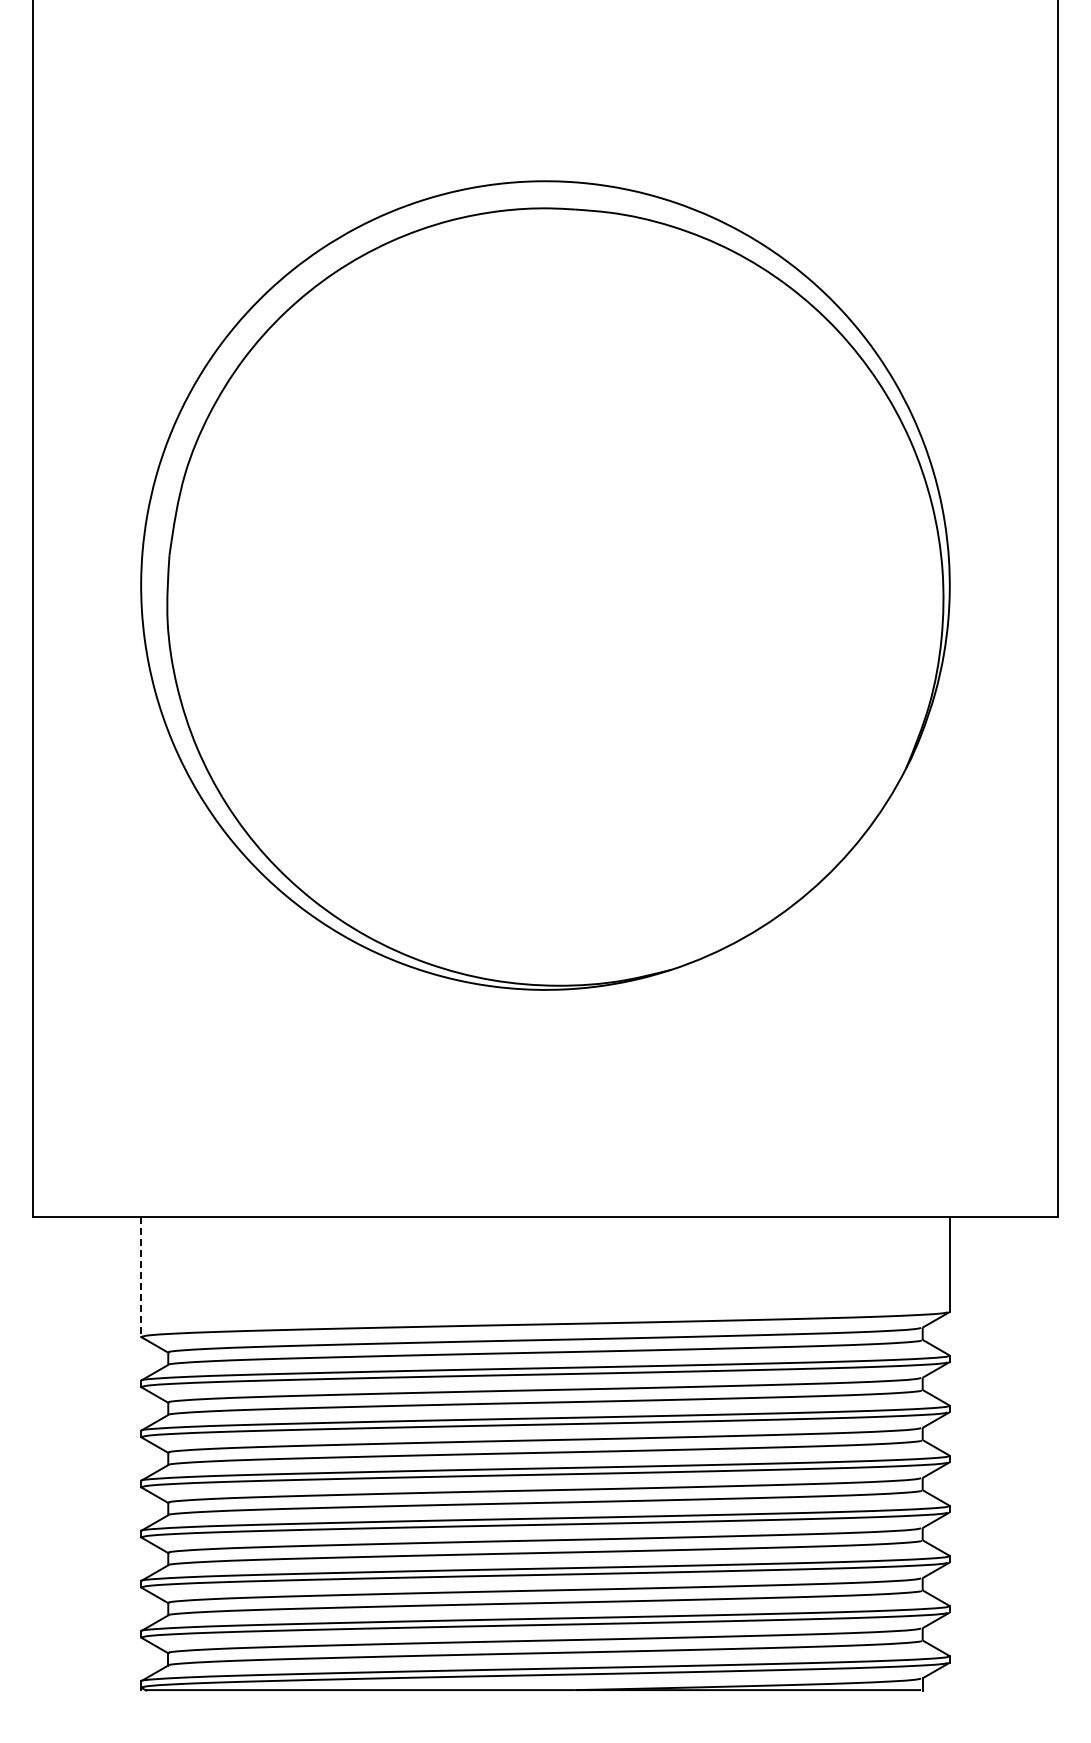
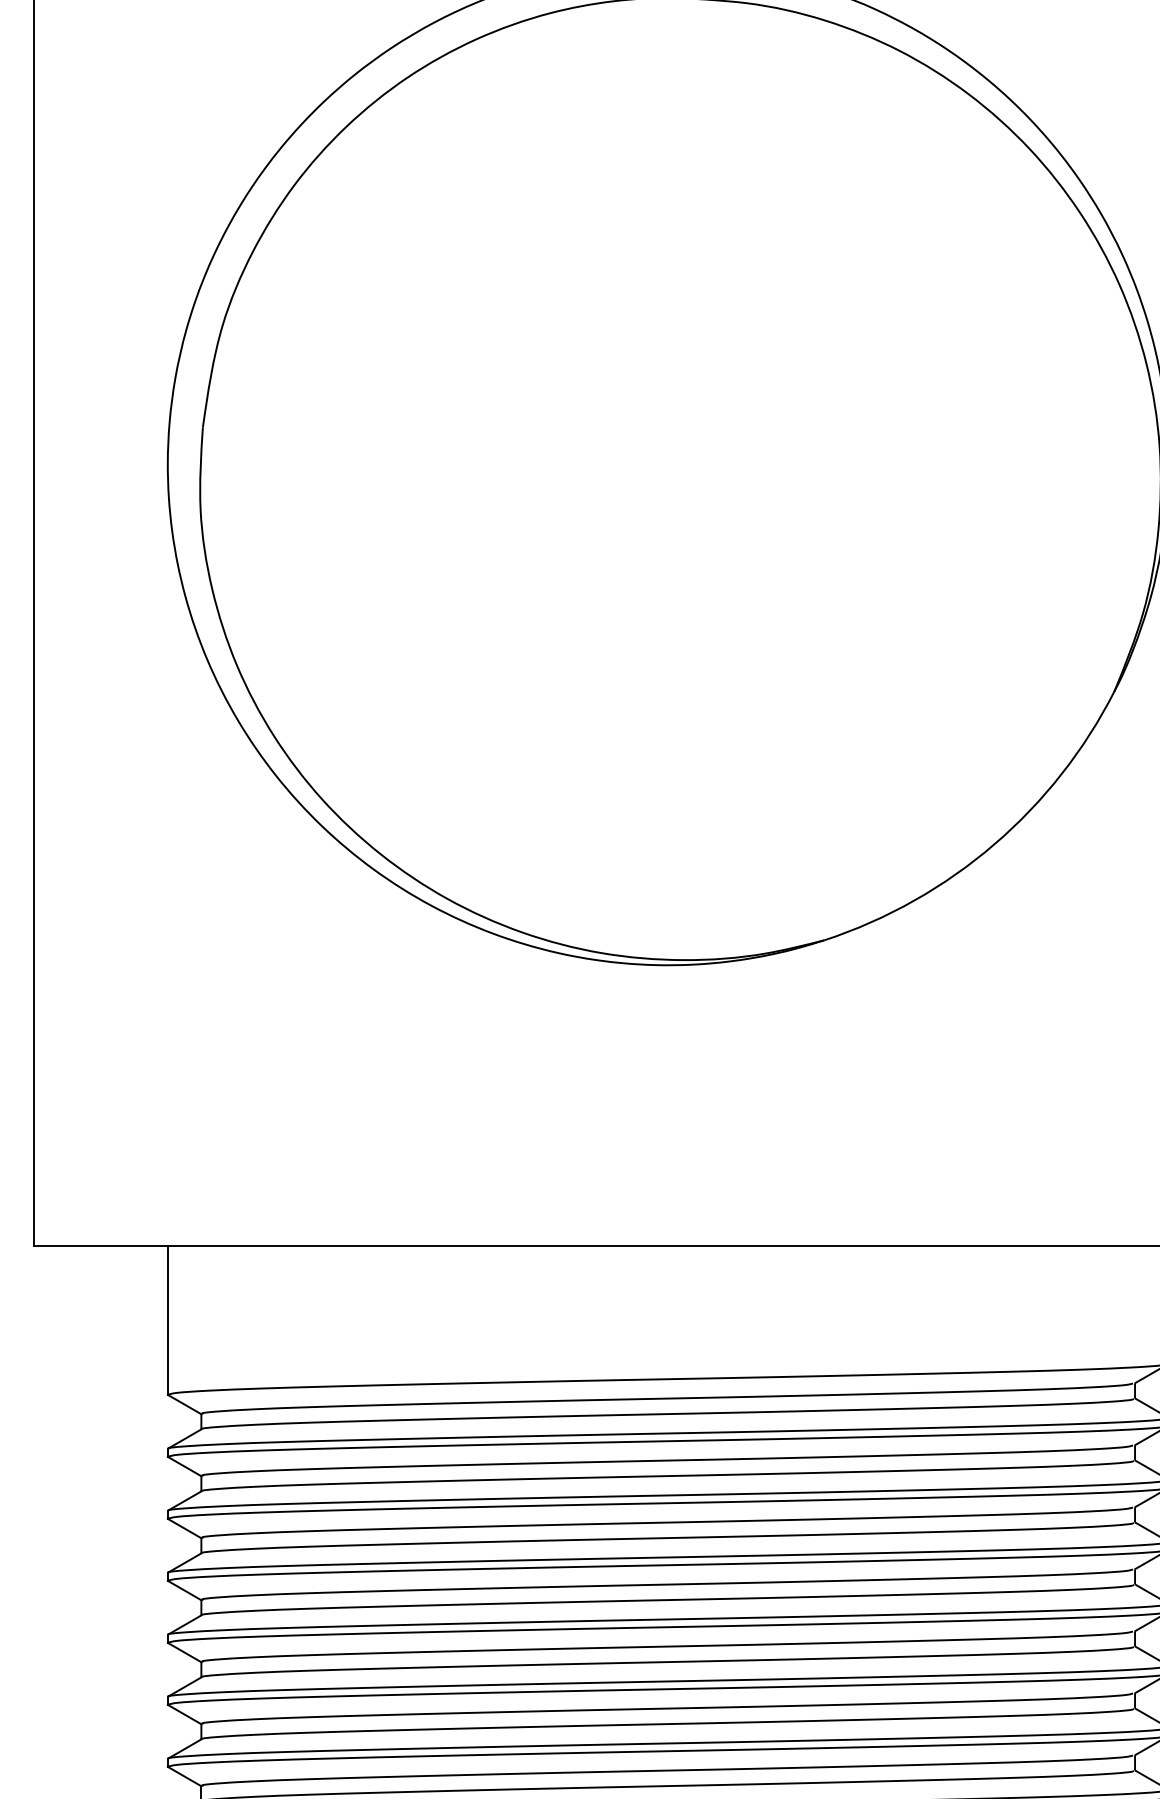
line: (141, 1277) -> (168, 1321), dashed -> solid

